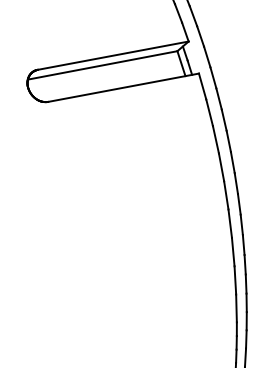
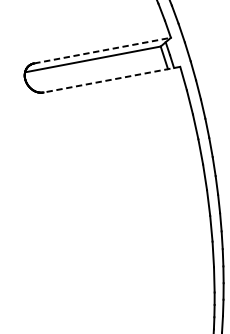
line: (113, 55) -> (102, 50), solid -> dashed
line: (123, 87) -> (111, 79), solid -> dashed

